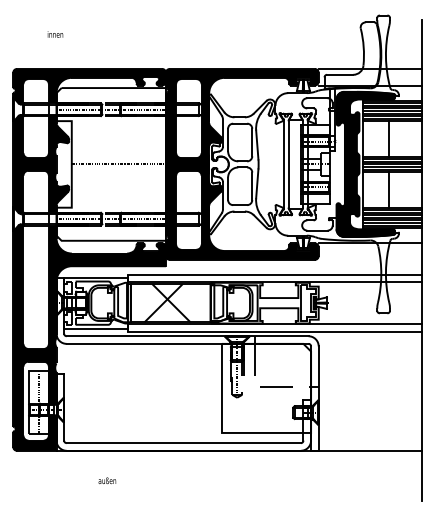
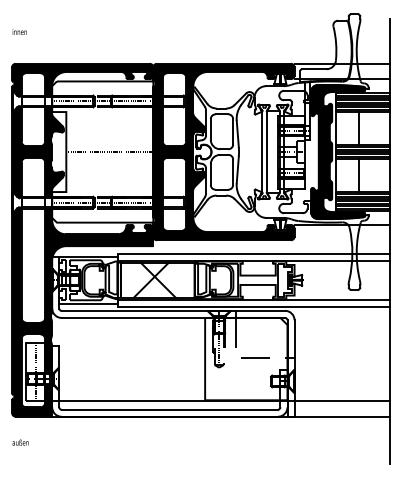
text: (55, 34) -> (19, 31), moved
line: (238, 434) -> (220, 401), added
text: (107, 480) -> (20, 442), moved

